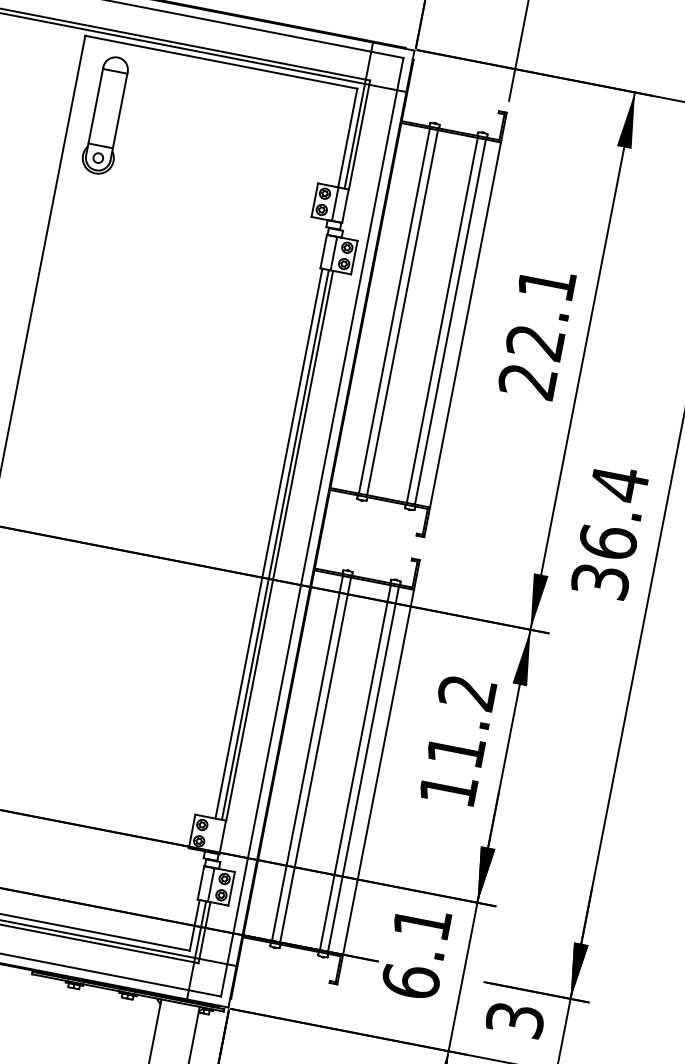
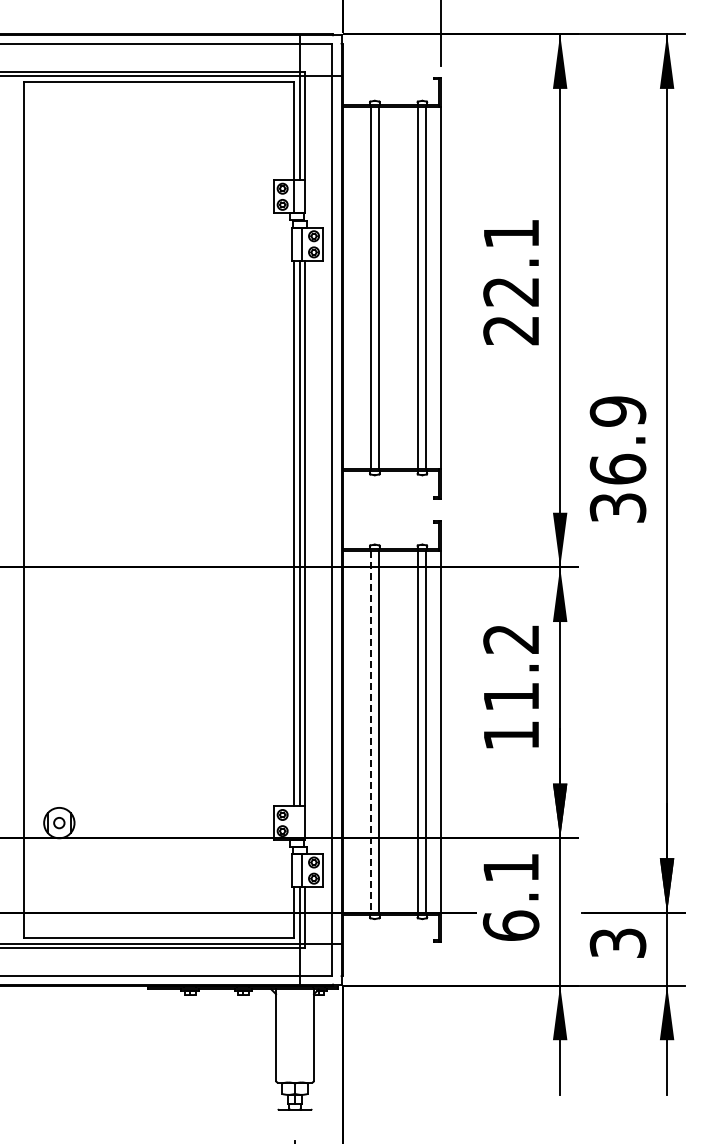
part: (106, 115) -> (59, 154), removed
text: (618, 483) -> (617, 411), 36.4 -> 36.9
line: (307, 759) -> (370, 732), solid -> dashed

